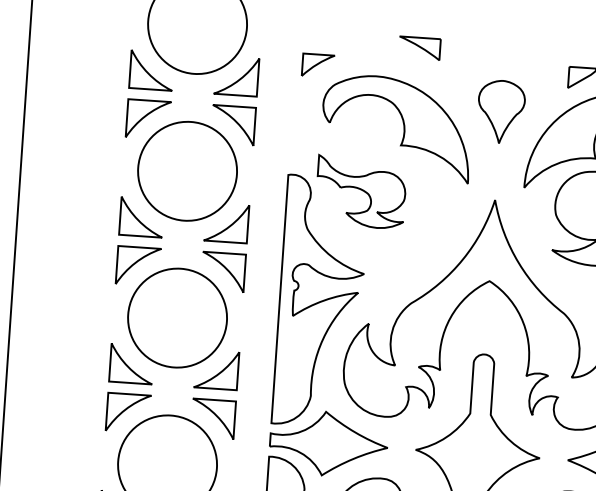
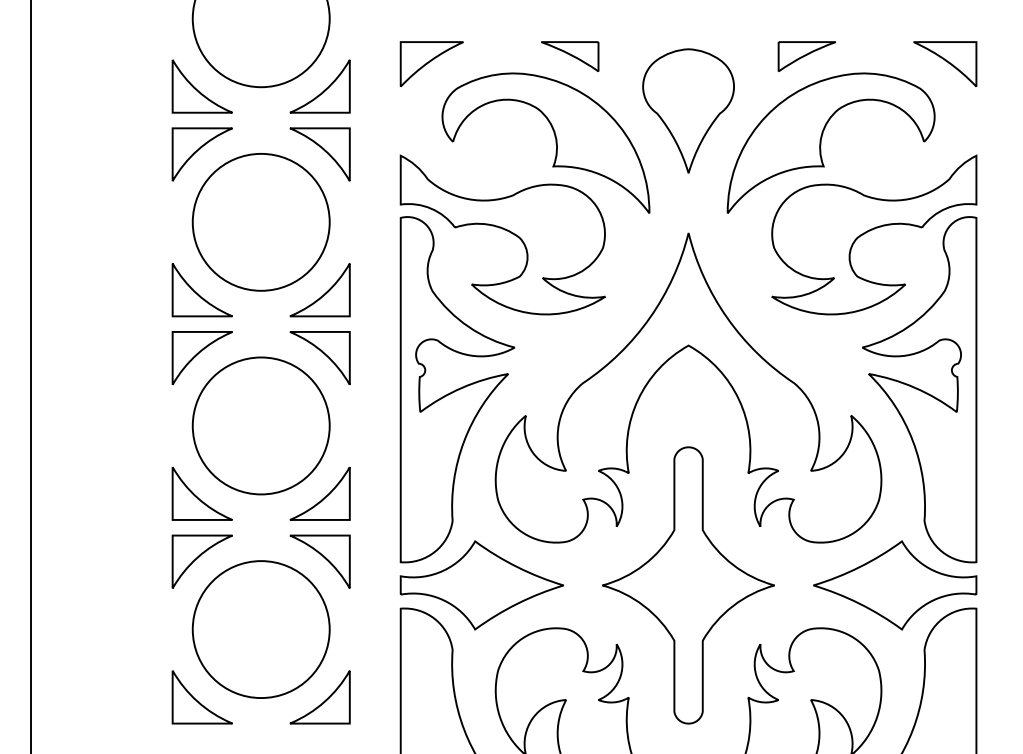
part: (419, 48) -> (570, 56), moved
part: (318, 65) -> (431, 64), size x1.43
part: (501, 111) -> (688, 110), size x1.43
part: (360, 191) -> (502, 234), size x1.67

